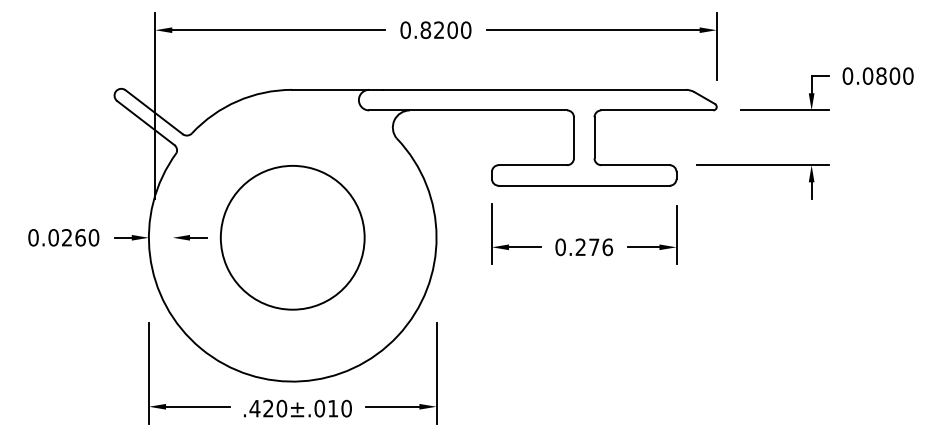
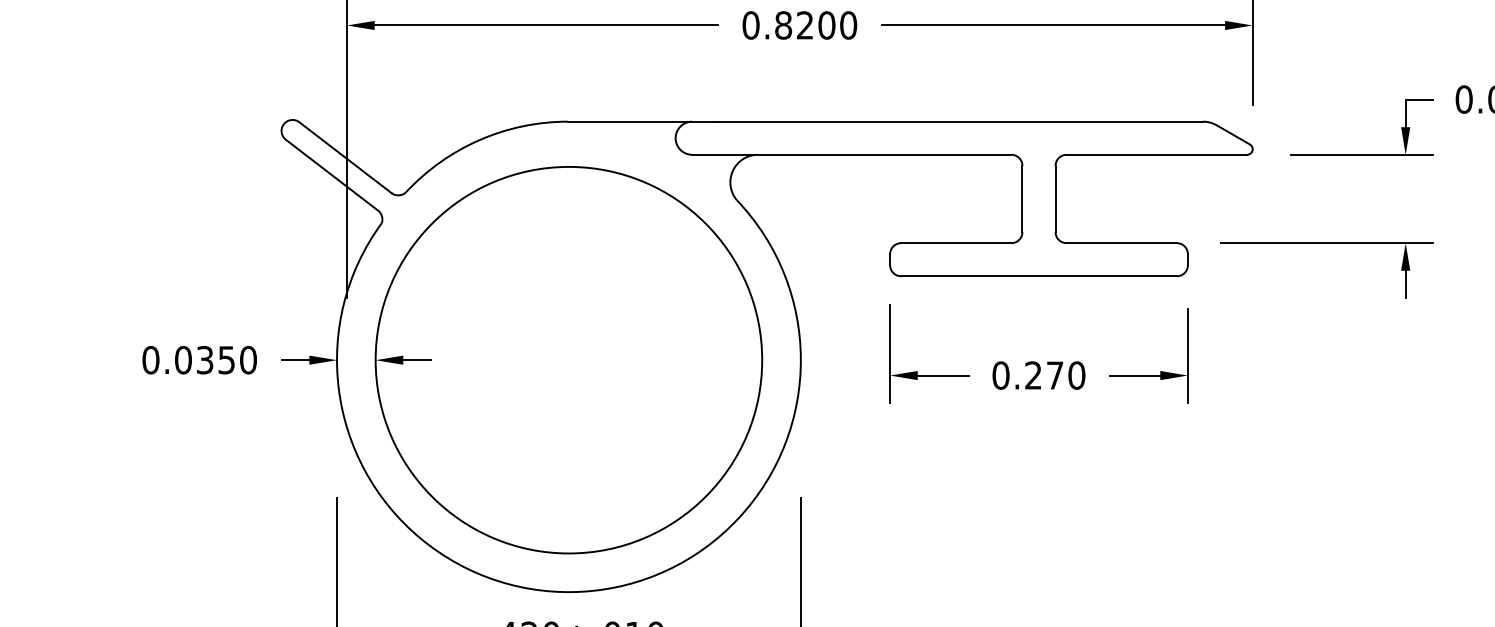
text: (73, 237) -> (215, 359), 0.0260 -> 0.0350
circle: (292, 237) -> (568, 359), size x1.67
text: (607, 246) -> (1076, 374), 0.276 -> 0.270

